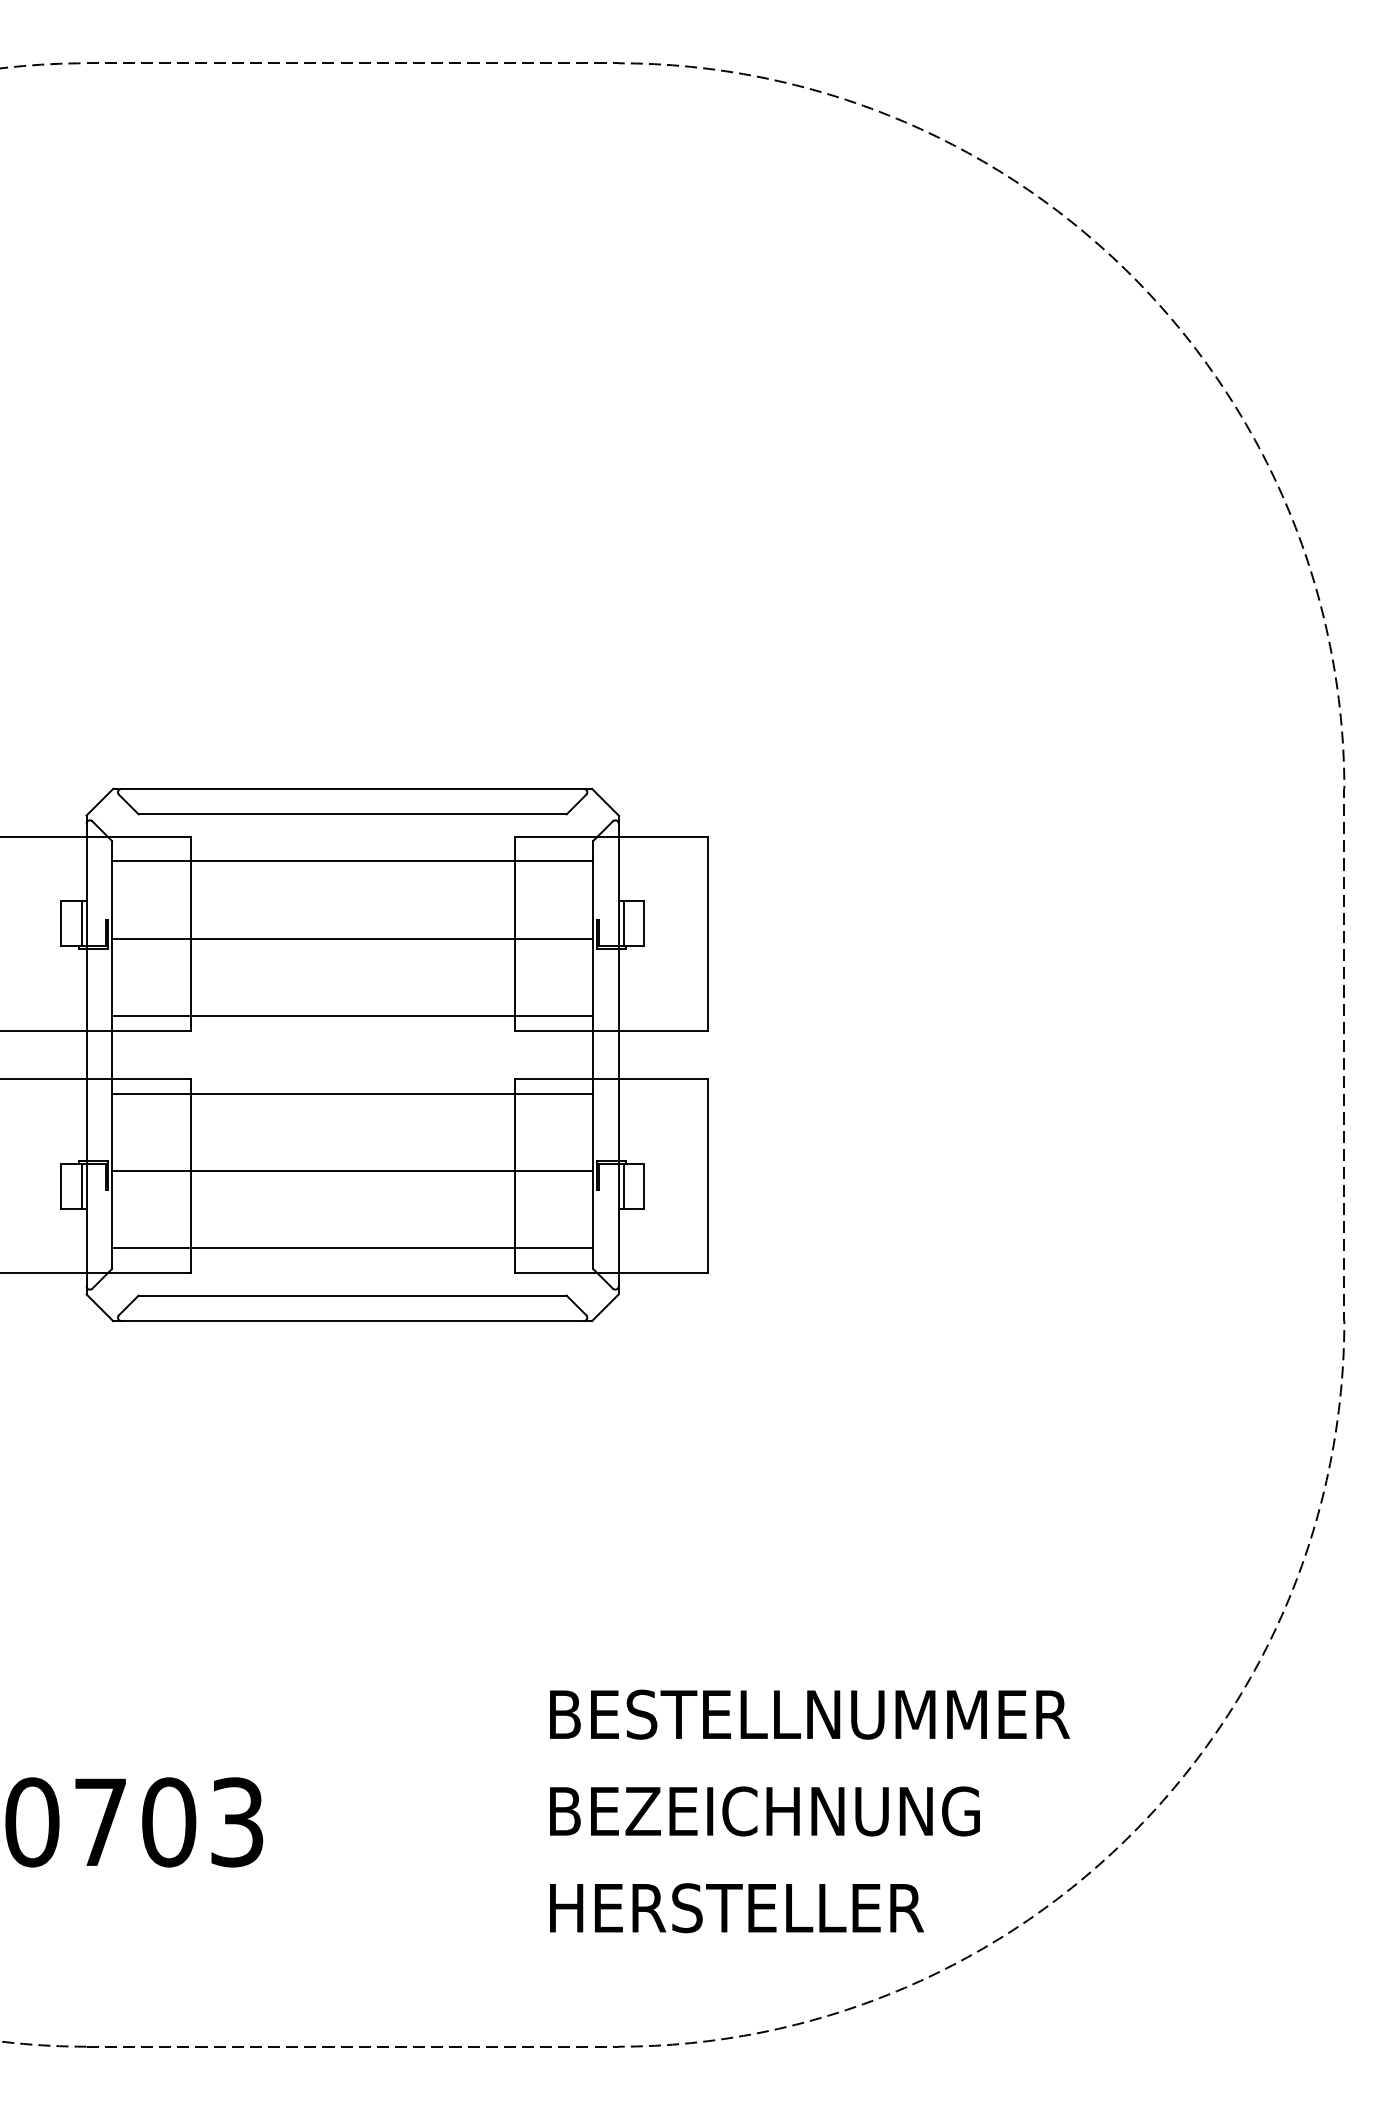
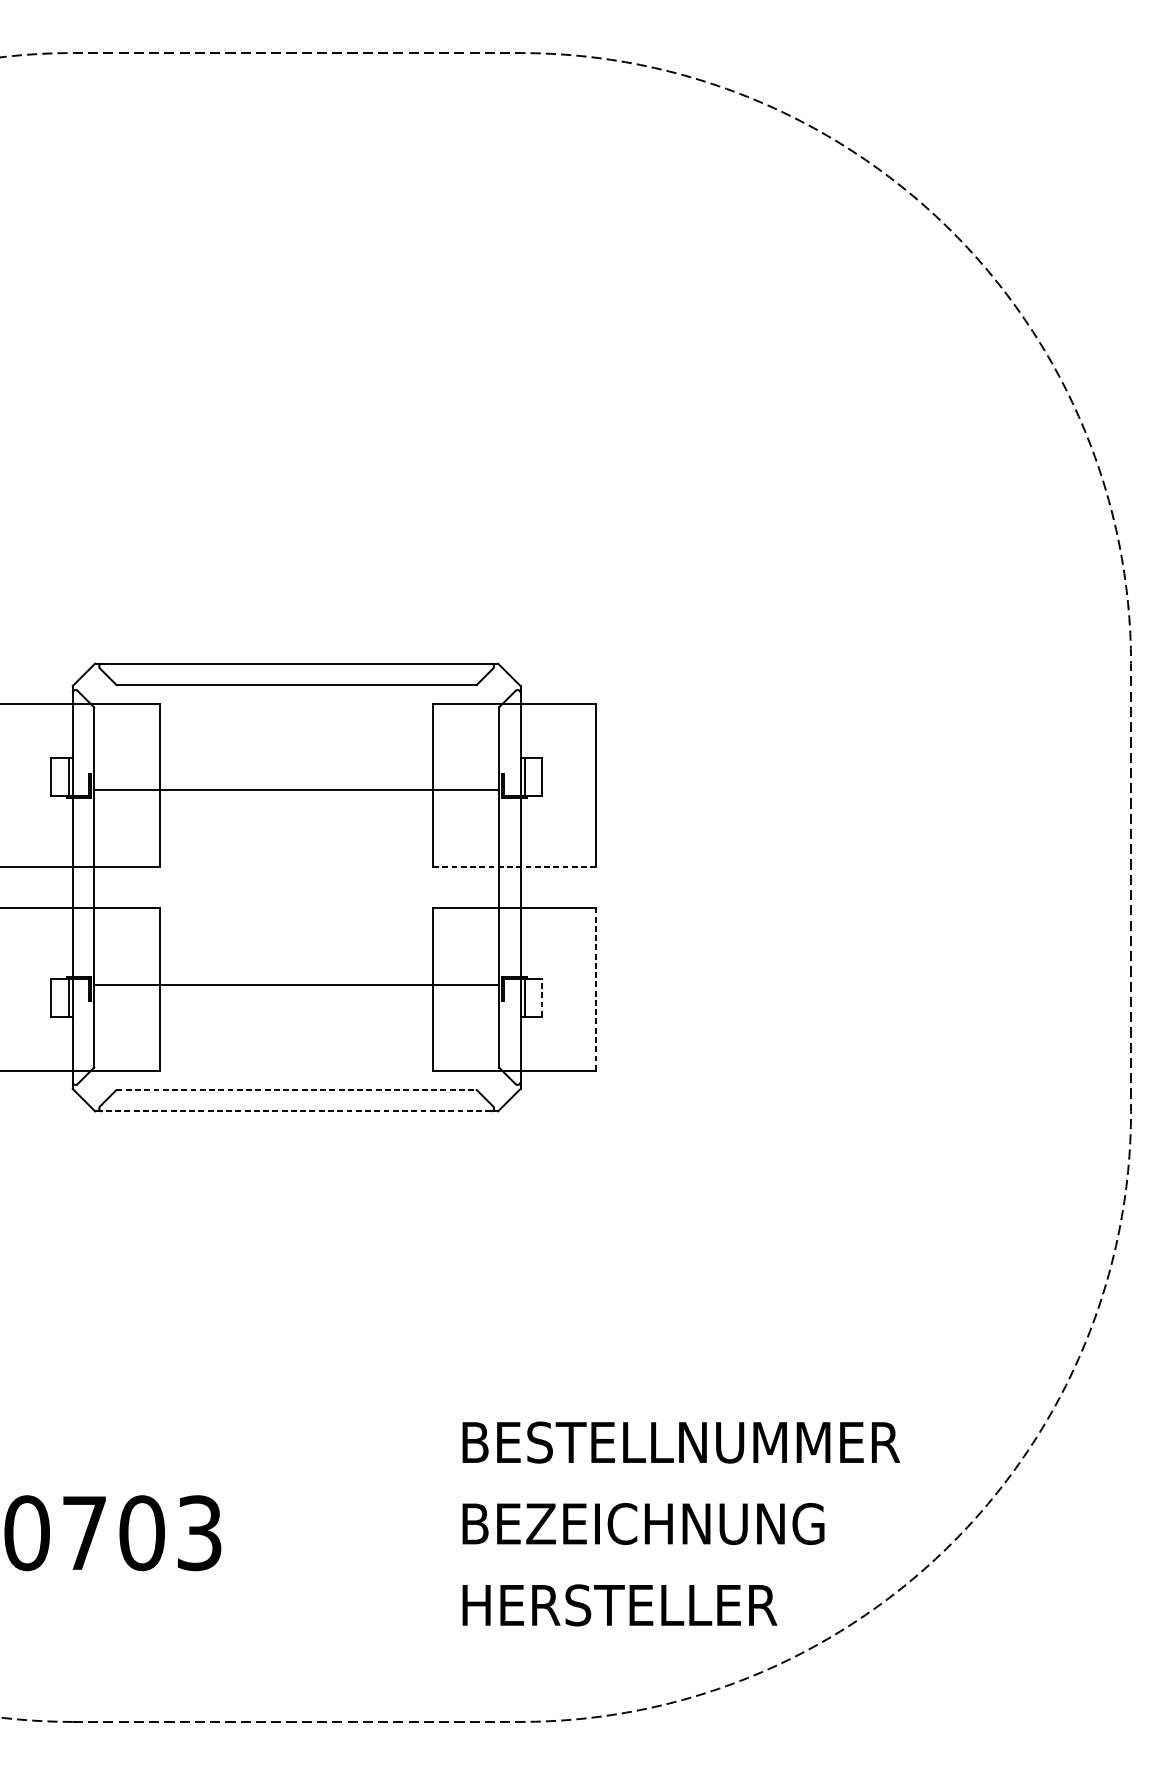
line: (352, 861) -> (296, 724), removed
line: (352, 1016) -> (296, 855), removed
line: (611, 1030) -> (514, 866), solid -> dashed
line: (352, 1093) -> (296, 919), removed
line: (708, 1175) -> (596, 988), solid -> dashed
line: (644, 1185) -> (542, 997), solid -> dashed
line: (352, 1248) -> (296, 1050), removed
line: (353, 1295) -> (297, 1089), solid -> dashed
line: (352, 1321) -> (296, 1111), solid -> dashed

